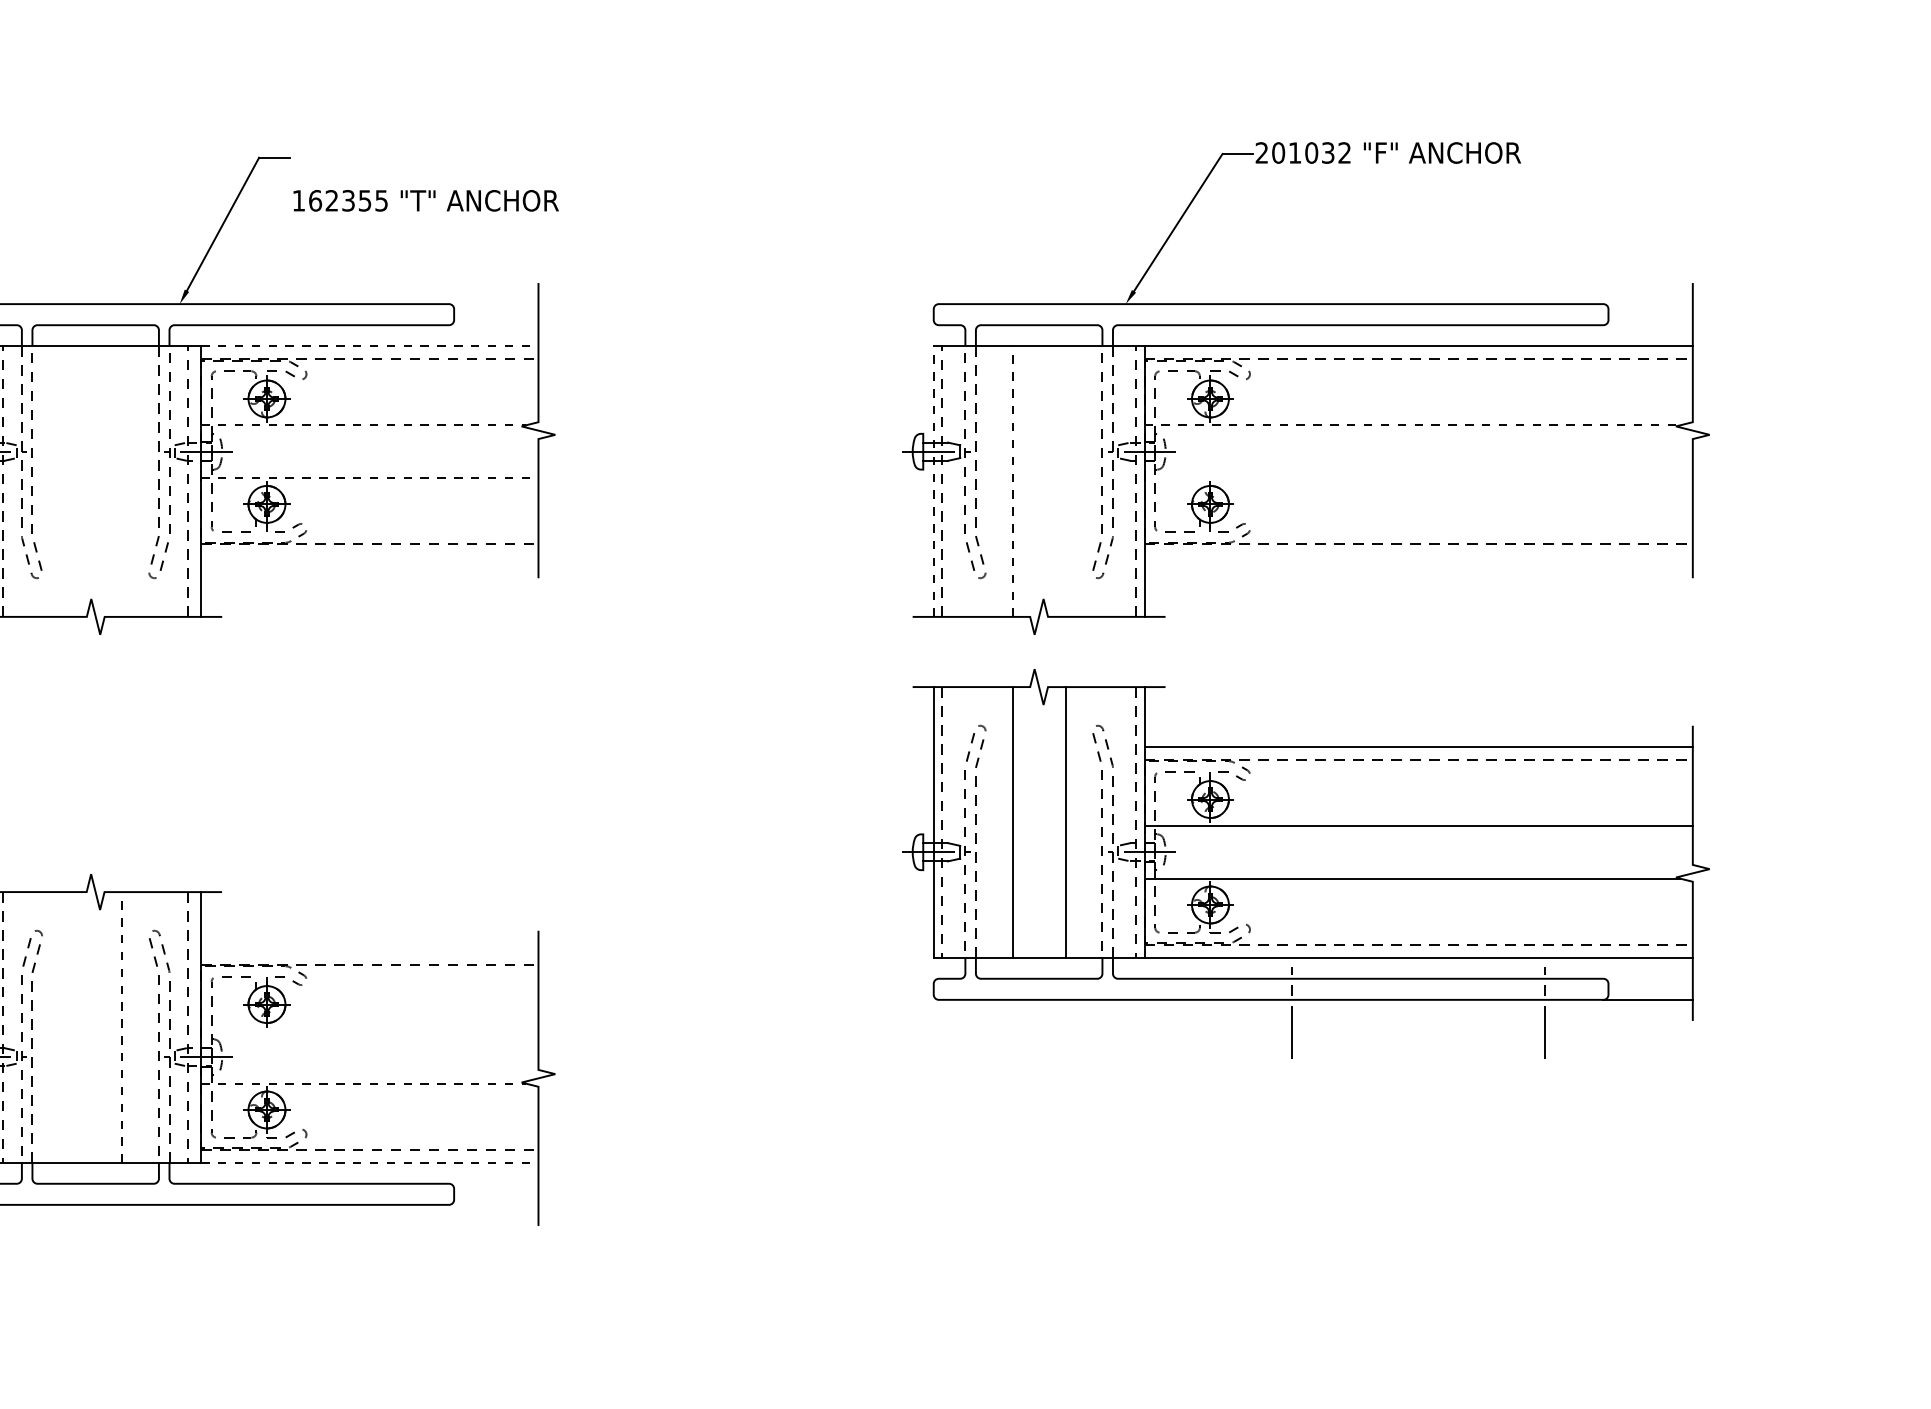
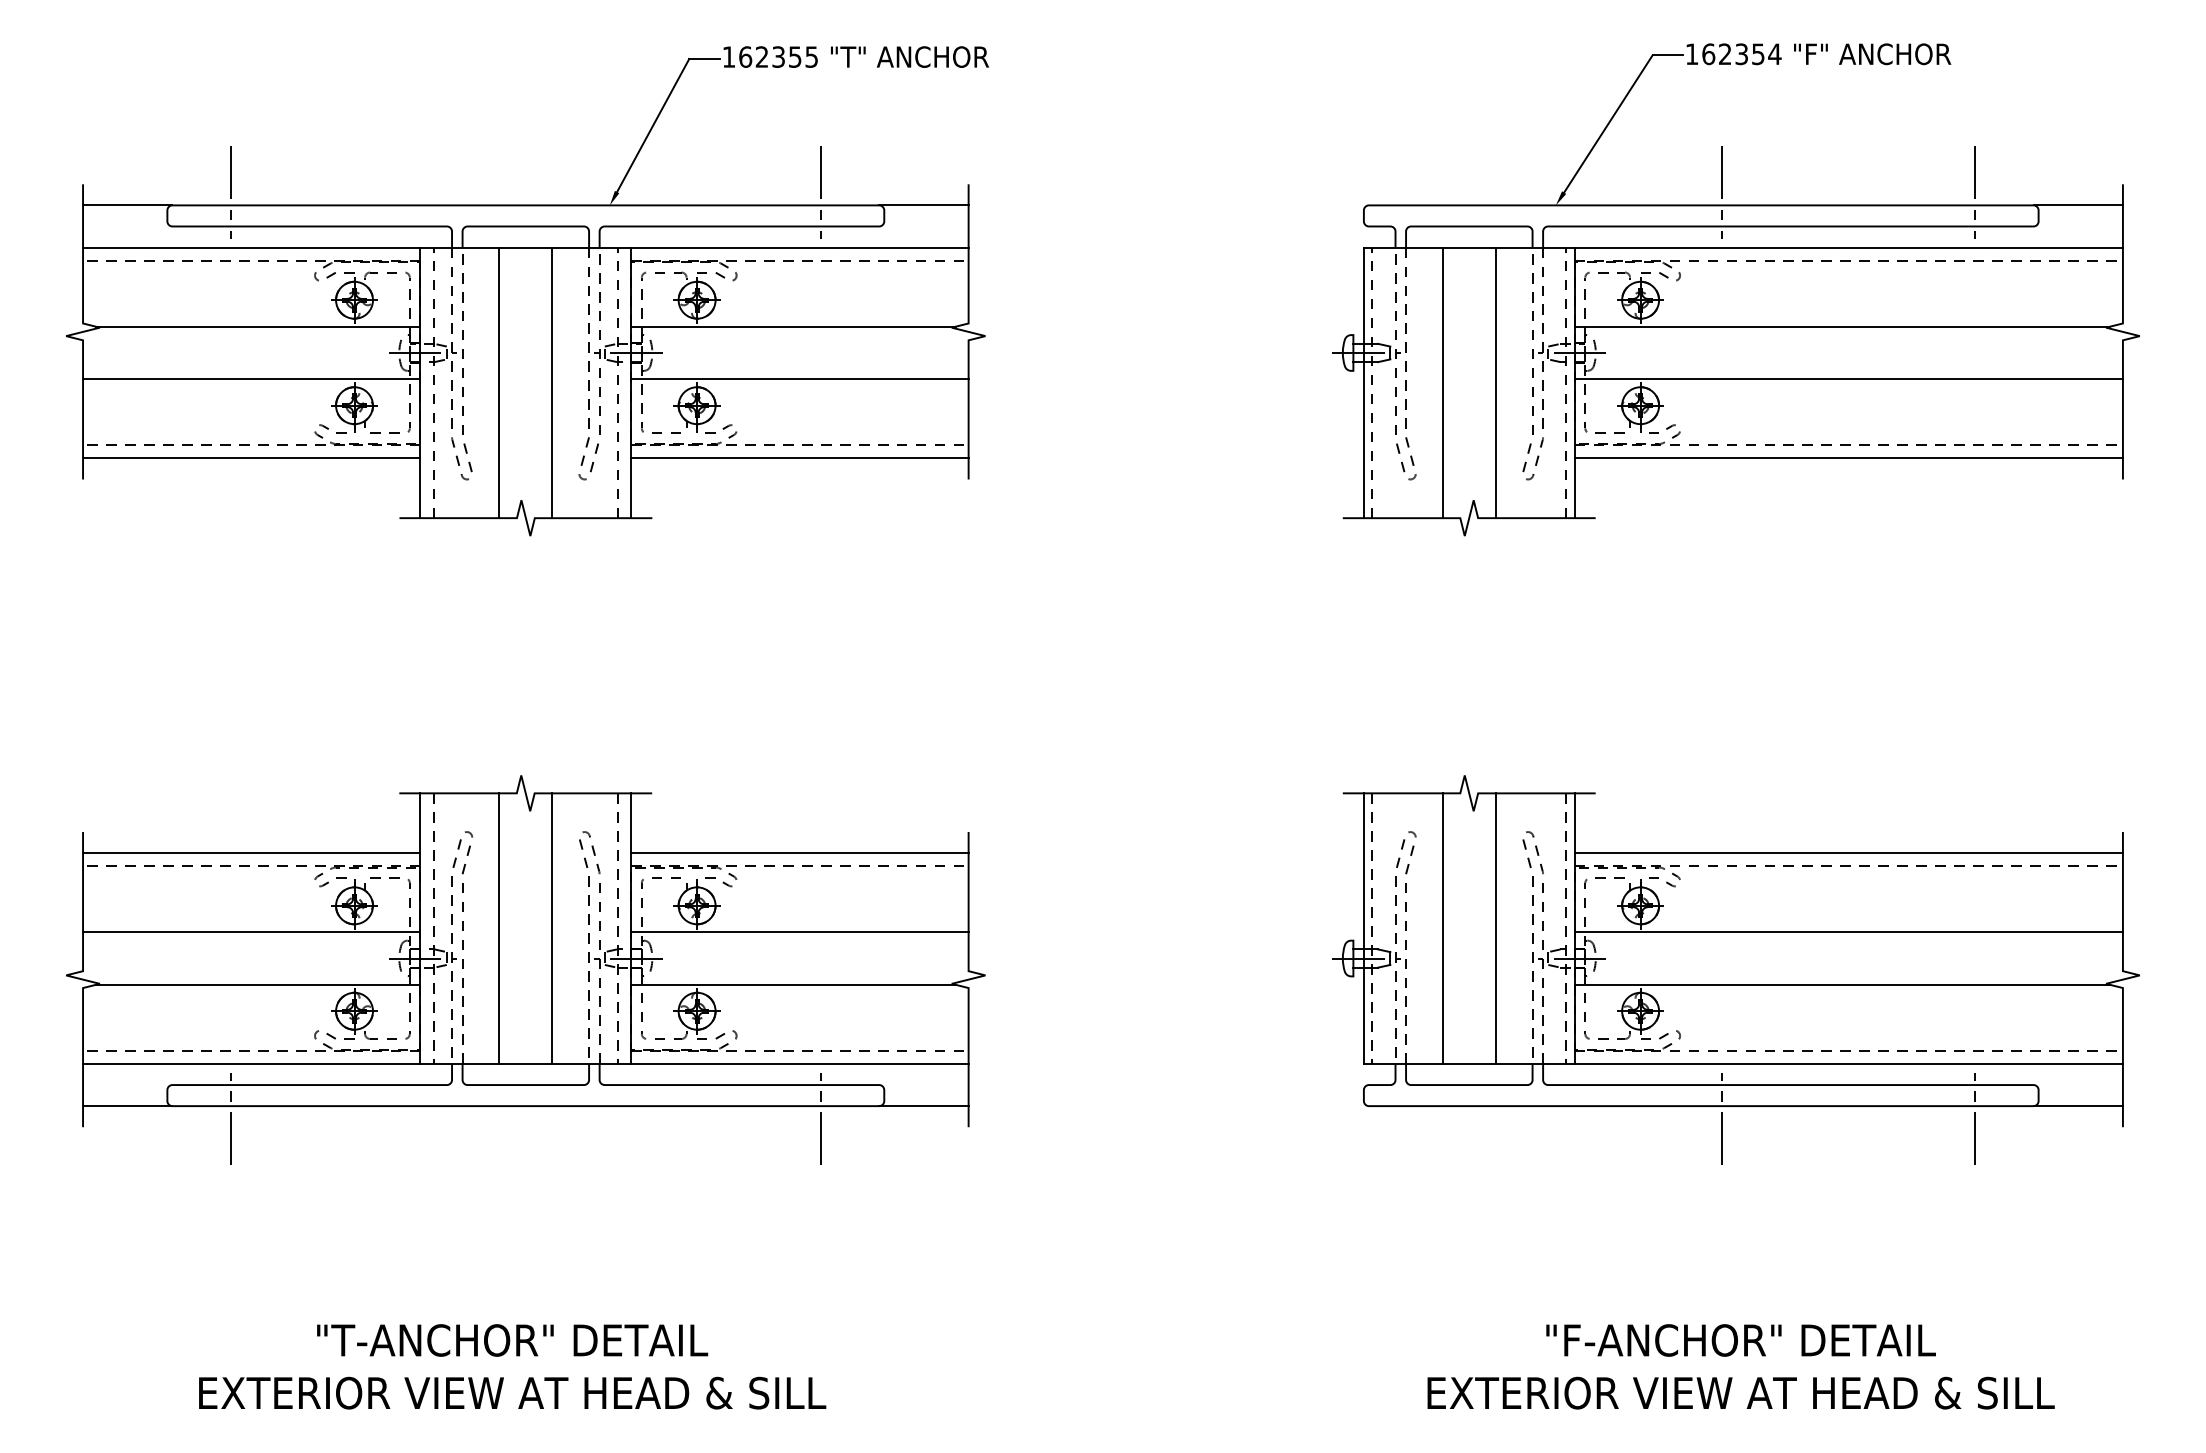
text: (1303, 153) -> (1733, 54), 201032 -> 162354
text: (425, 200) -> (855, 56), moved
line: (391, 291) -> (821, 192), added
line: (1292, 291) -> (1722, 192), added
line: (1545, 291) -> (1975, 192), added
line: (493, 304) -> (923, 205), added
line: (1647, 304) -> (2077, 205), added
line: (369, 346) -> (799, 247), dashed -> solid
line: (364, 425) -> (794, 326), dashed -> solid
line: (1412, 425) -> (1842, 326), dashed -> solid
line: (369, 478) -> (799, 379), dashed -> solid
line: (1418, 478) -> (1848, 379), added
line: (69, 481) -> (499, 382), added
line: (122, 481) -> (552, 382), added
line: (933, 481) -> (1363, 382), dashed -> solid
line: (1012, 481) -> (1442, 382), dashed -> solid
line: (1065, 481) -> (1495, 382), added
line: (369, 557) -> (799, 458), added
line: (1418, 557) -> (1848, 458), added
part: (1305, 863) -> (1735, 969), moved
line: (369, 952) -> (799, 853), added
line: (69, 1027) -> (499, 928), added
line: (122, 1027) -> (552, 928), dashed -> solid
line: (369, 1031) -> (799, 932), added
line: (364, 1083) -> (794, 984), dashed -> solid
line: (369, 1162) -> (799, 1063), dashed -> solid
line: (493, 1205) -> (923, 1106), added
line: (391, 1218) -> (821, 1119), added

